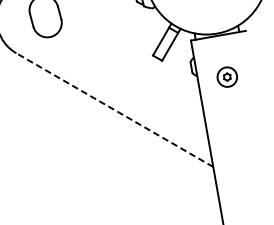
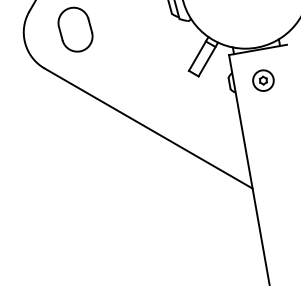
part: (227, 76) -> (263, 80), moved
line: (114, 110) -> (148, 128), dashed -> solid

